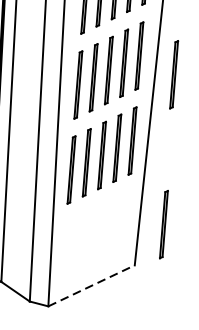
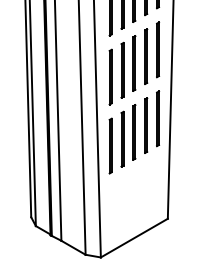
line: (174, 74) -> (187, 62), removed
line: (163, 223) -> (188, 183), removed
line: (91, 286) -> (134, 238), dashed -> solid

